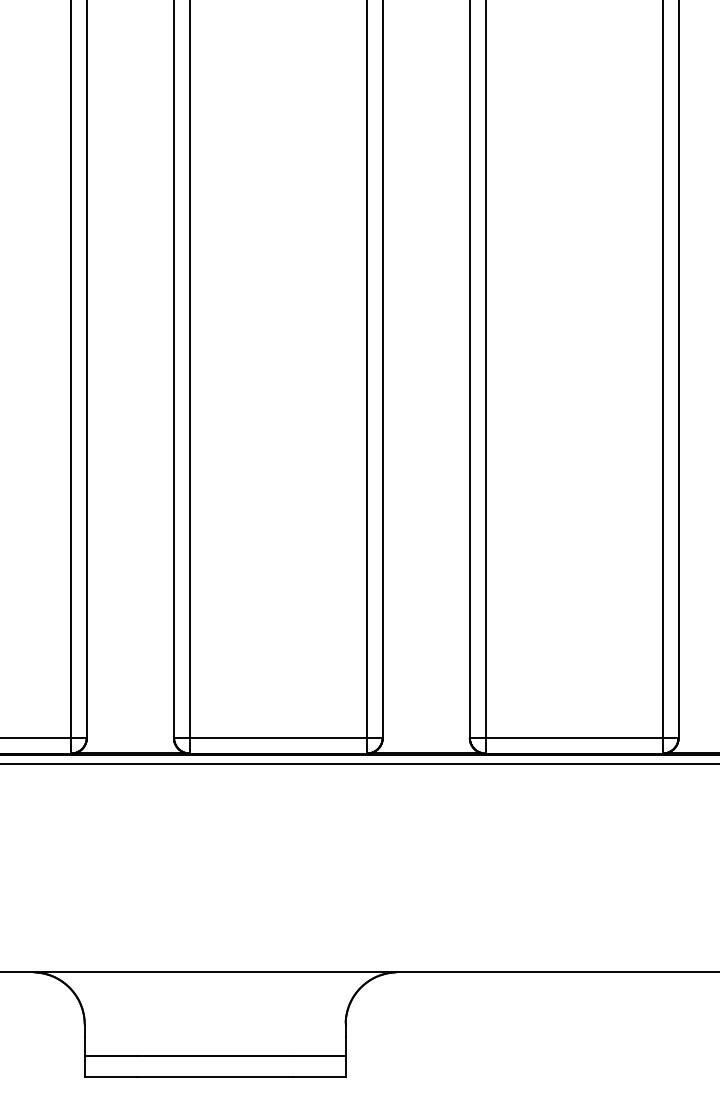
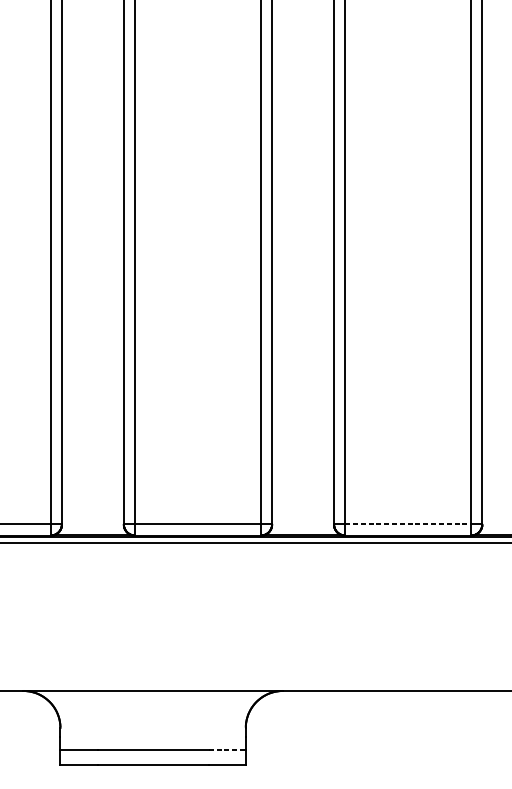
line: (574, 737) -> (408, 524), solid -> dashed
line: (320, 1055) -> (227, 750), solid -> dashed

